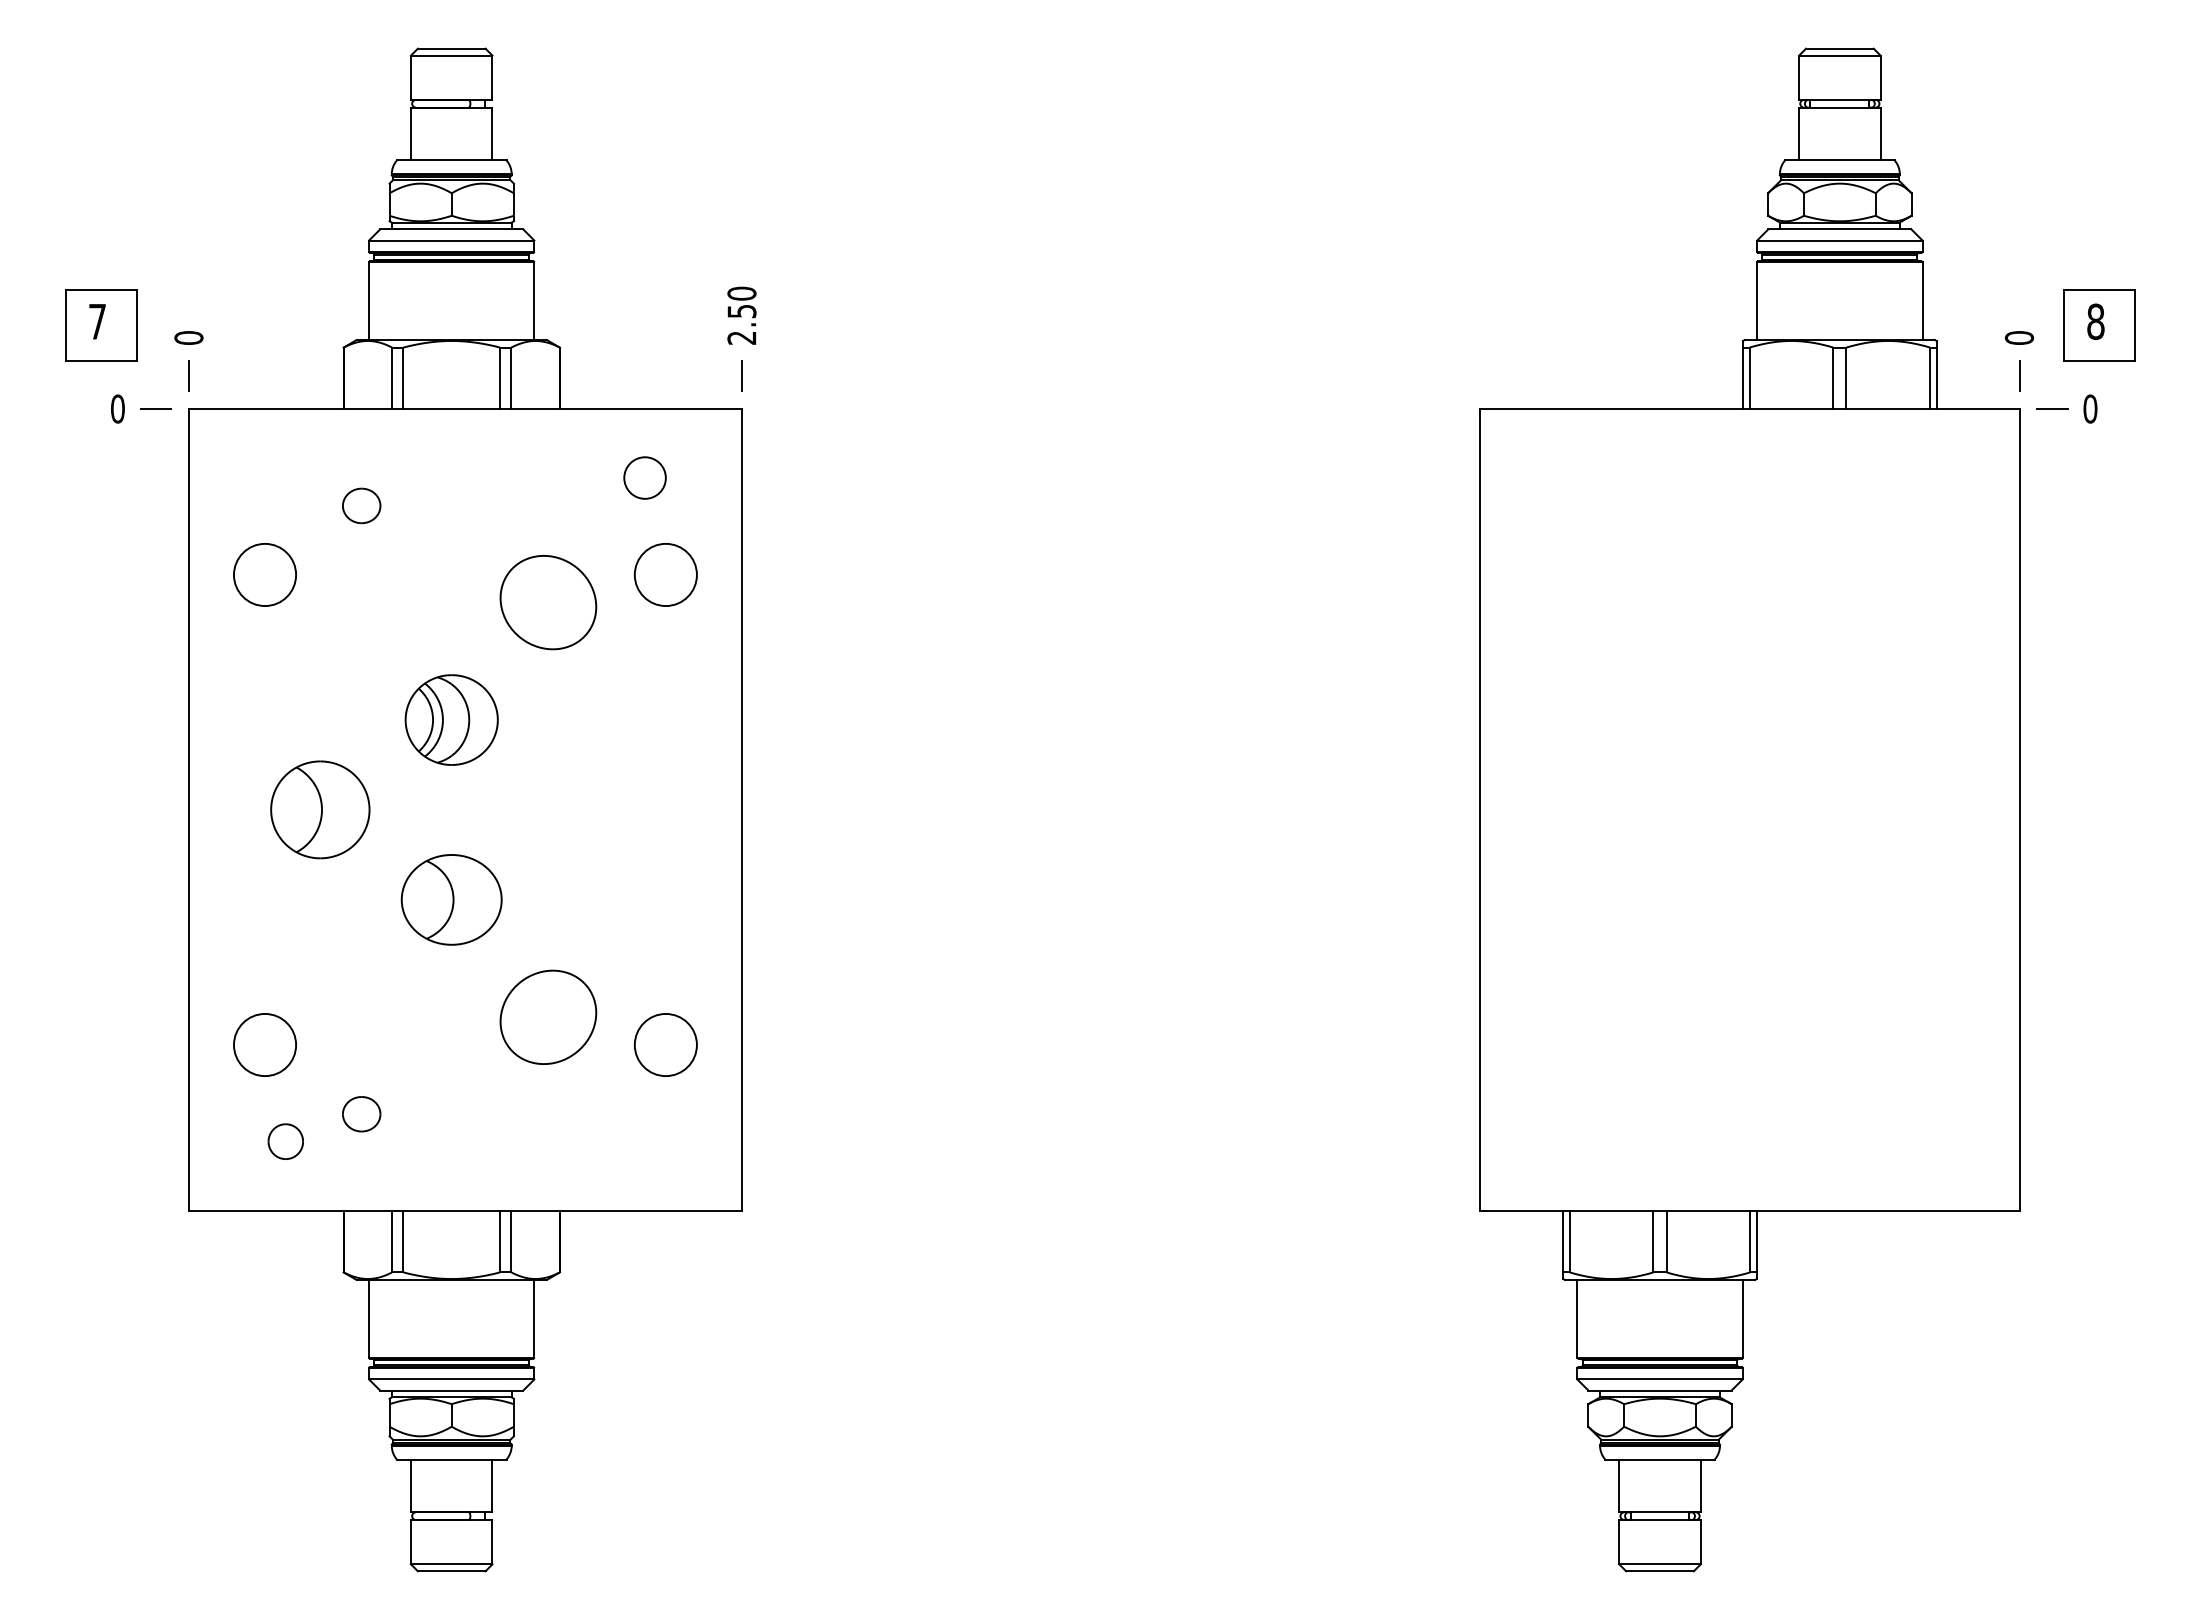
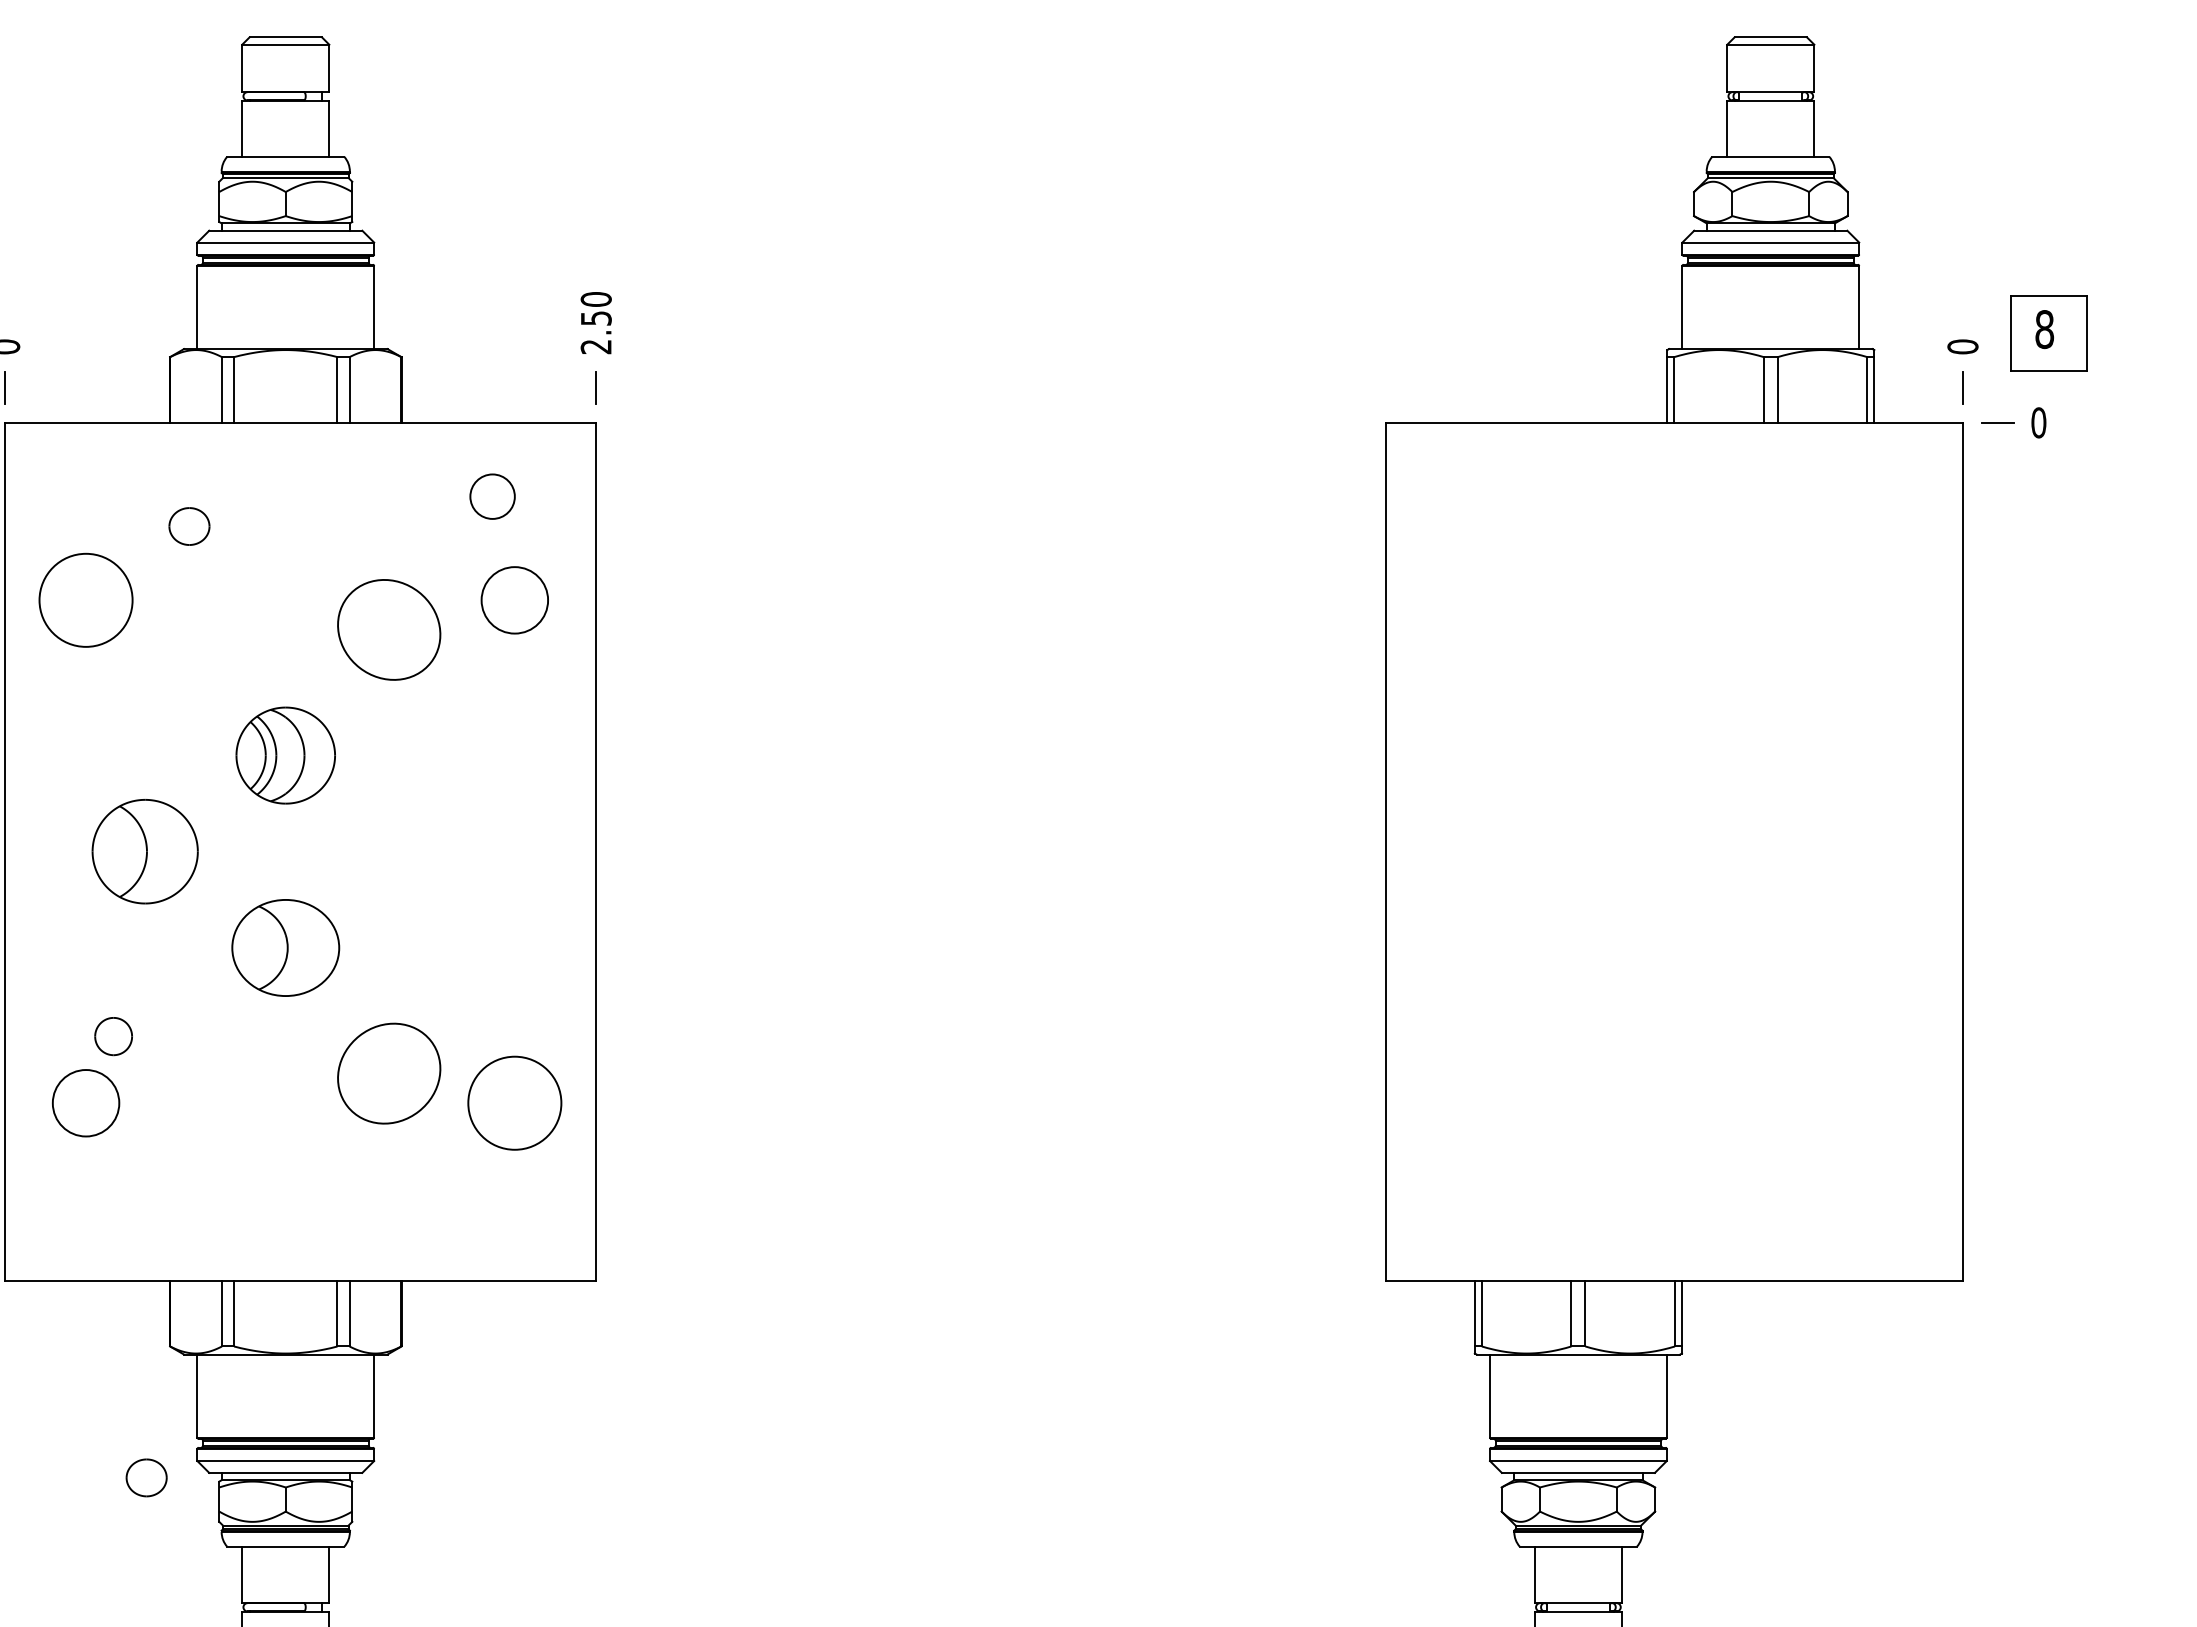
circle: (264, 574) -> (85, 599), size x1.4
circle: (665, 1044) -> (514, 1102), size x1.4
part: (361, 1114) -> (146, 1478), moved
part: (285, 1141) -> (113, 1036), moved

